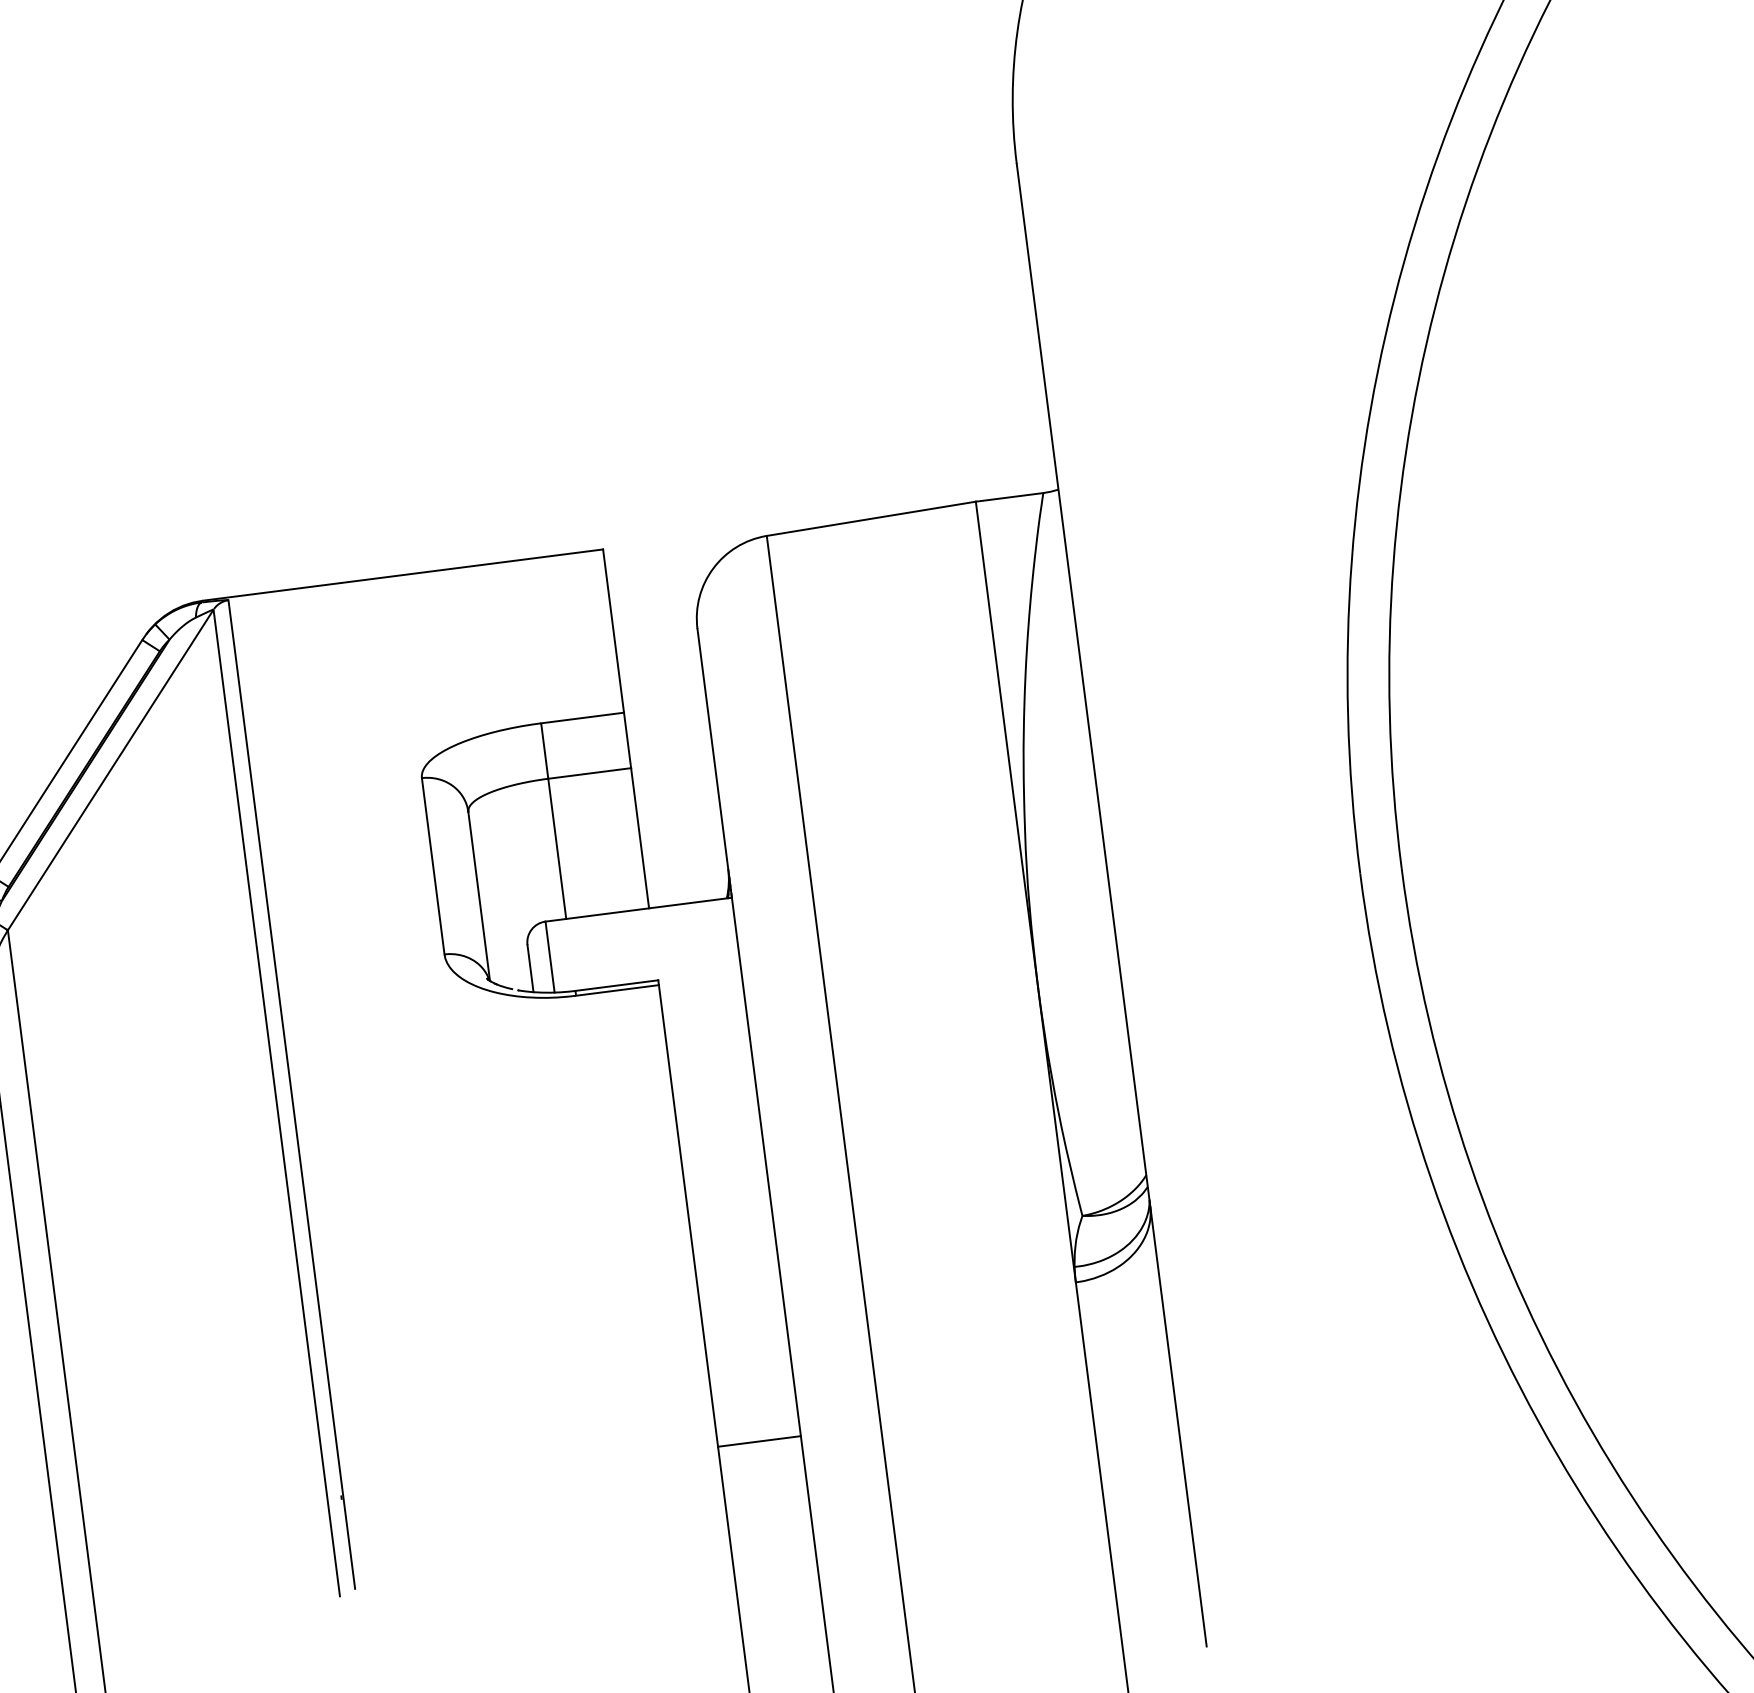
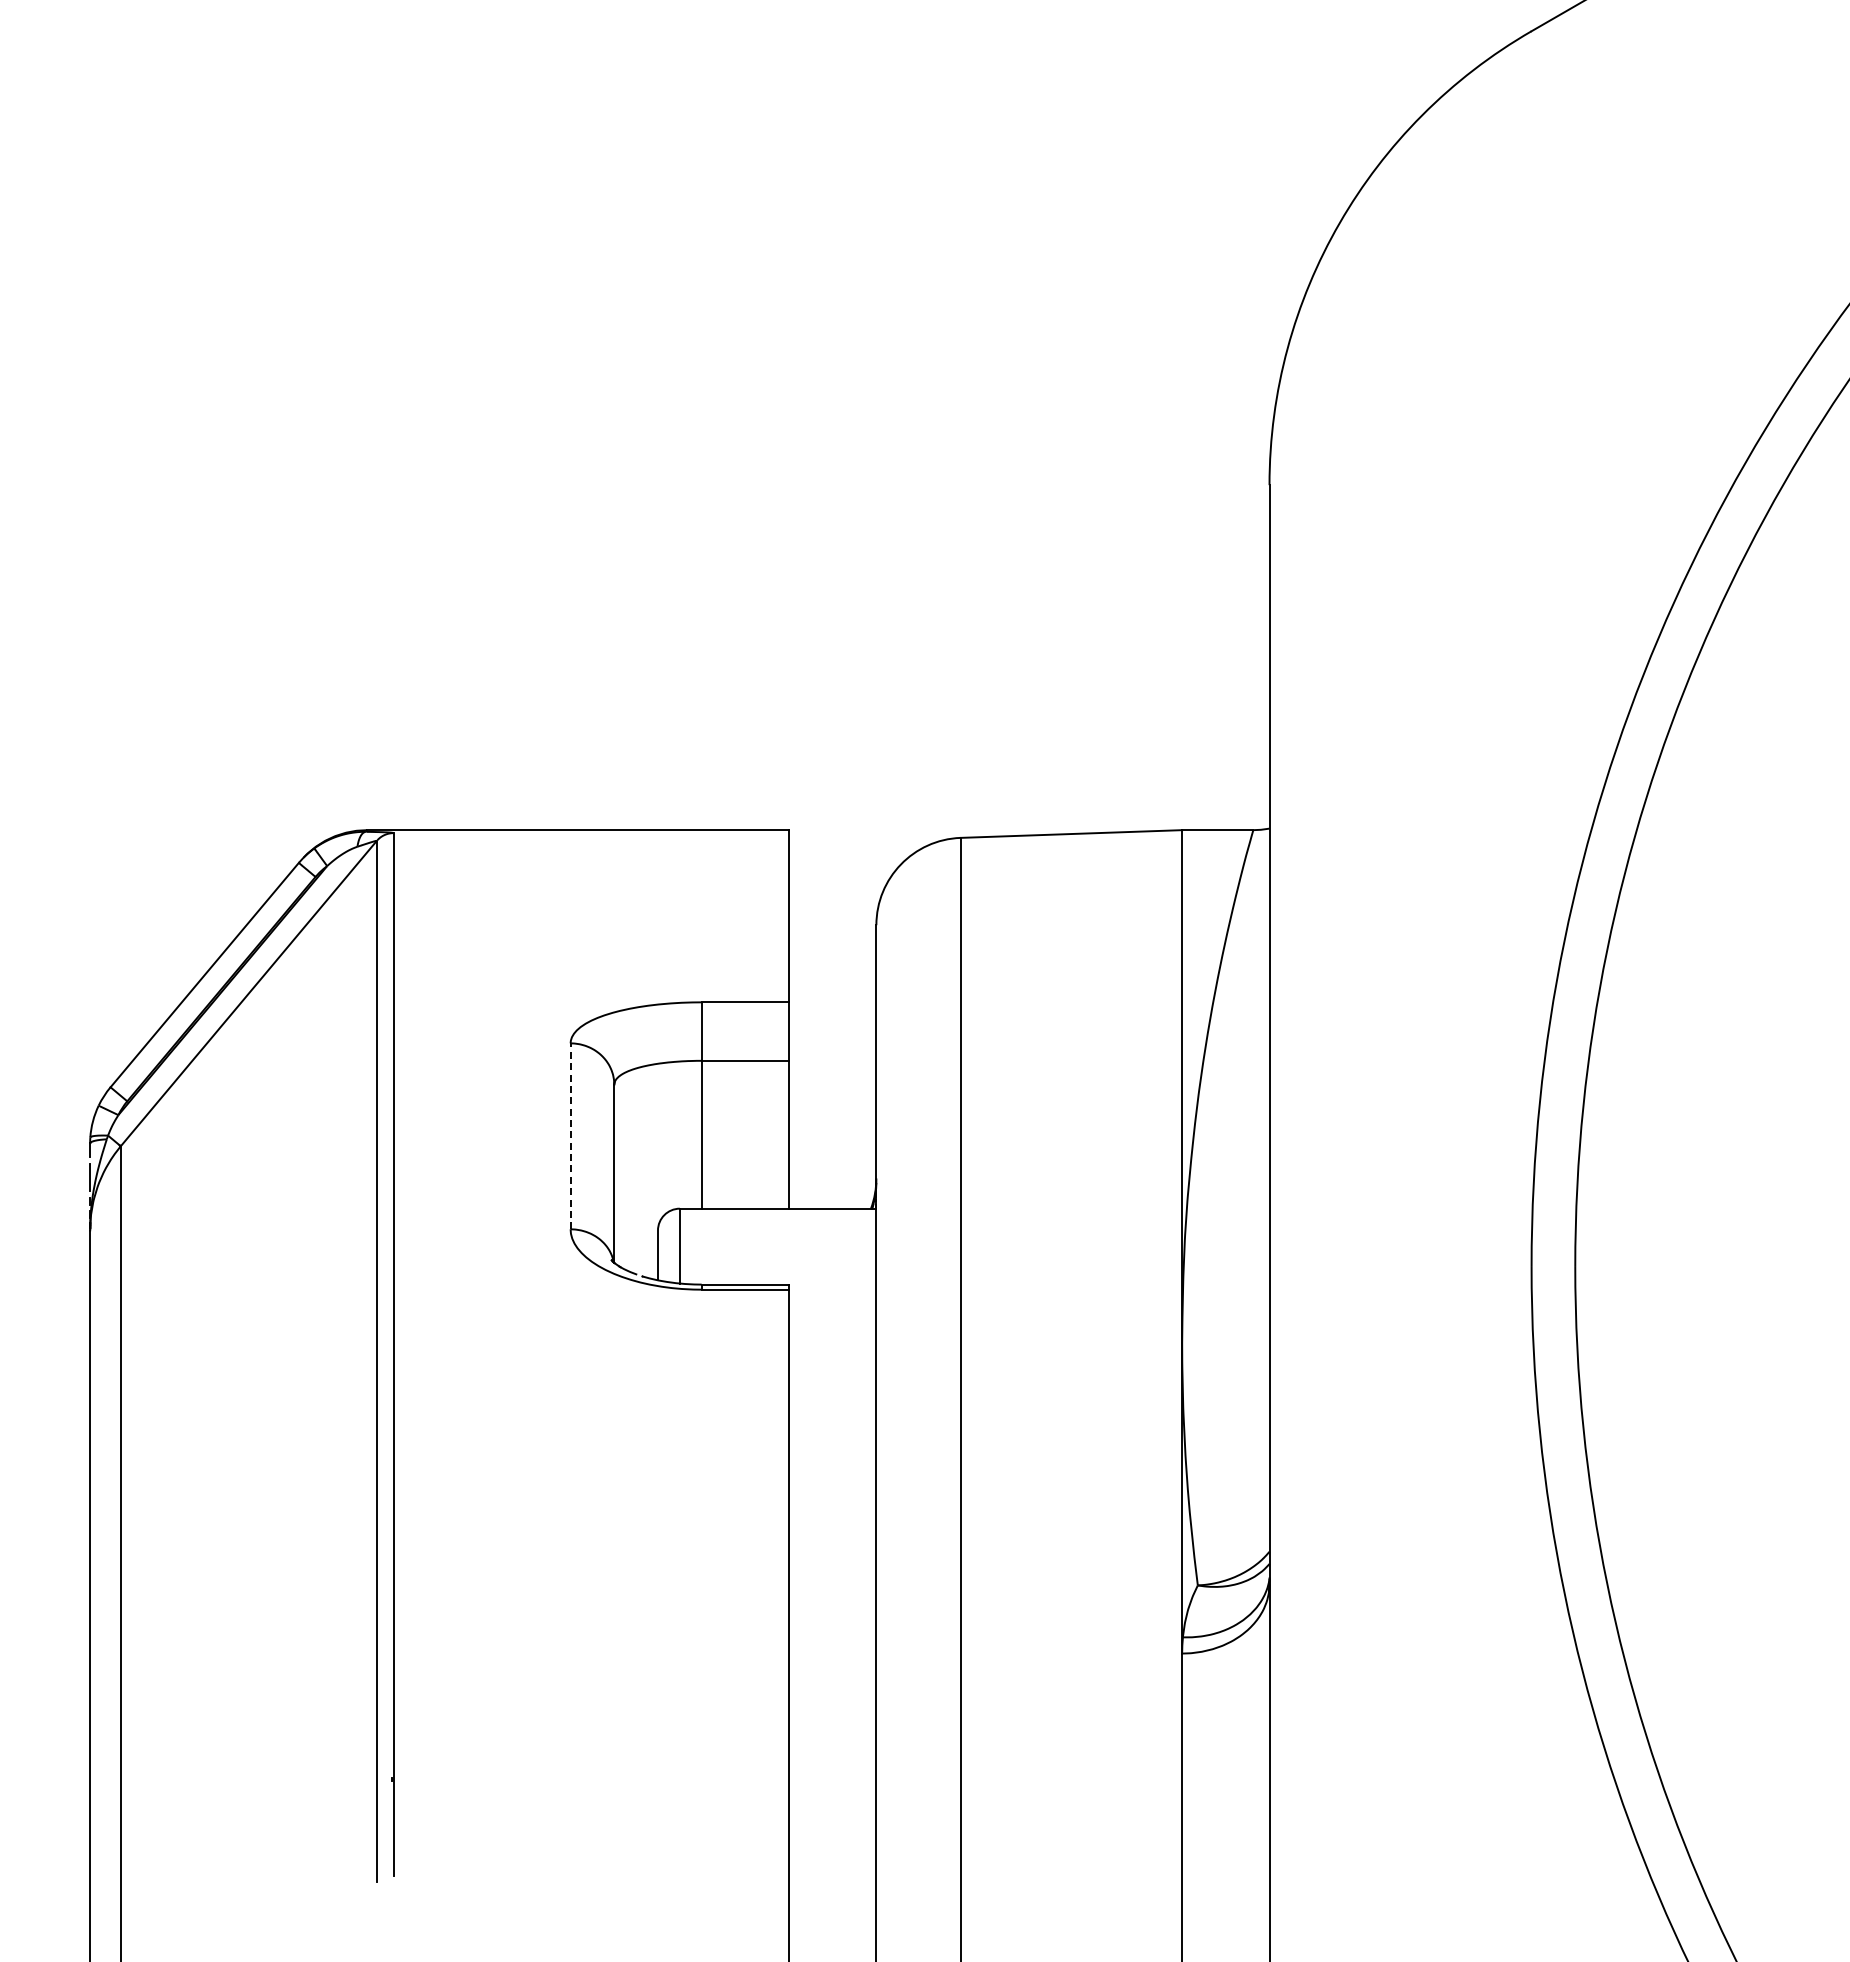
line: (433, 866) -> (570, 1136), solid -> dashed
line: (759, 1441) -> (832, 1776), removed

